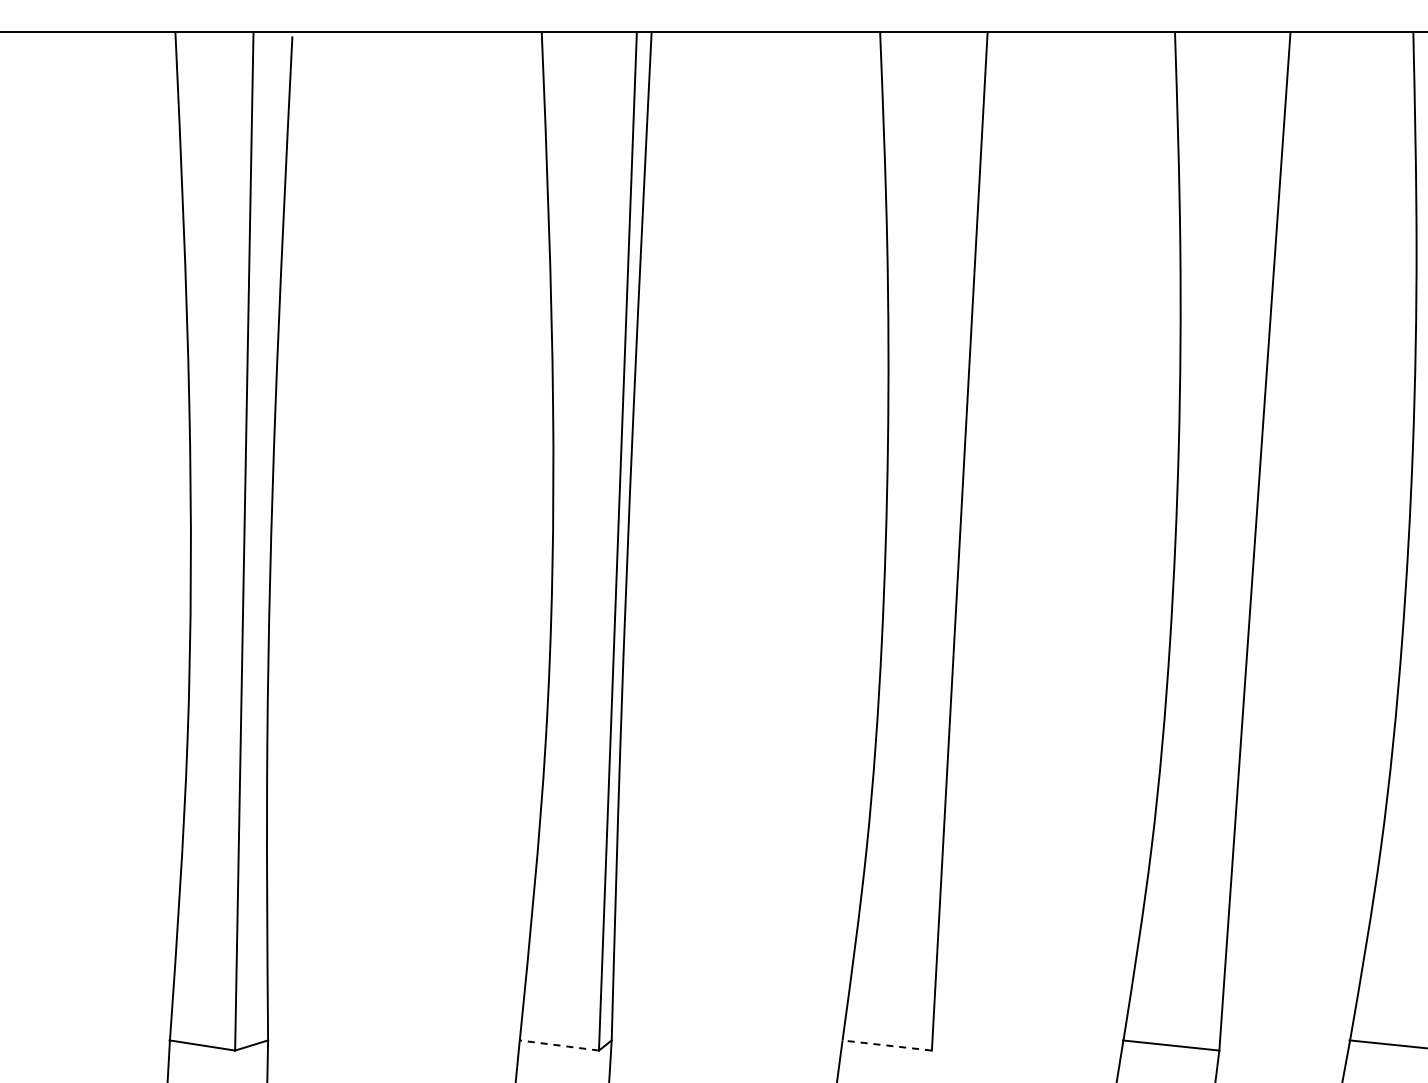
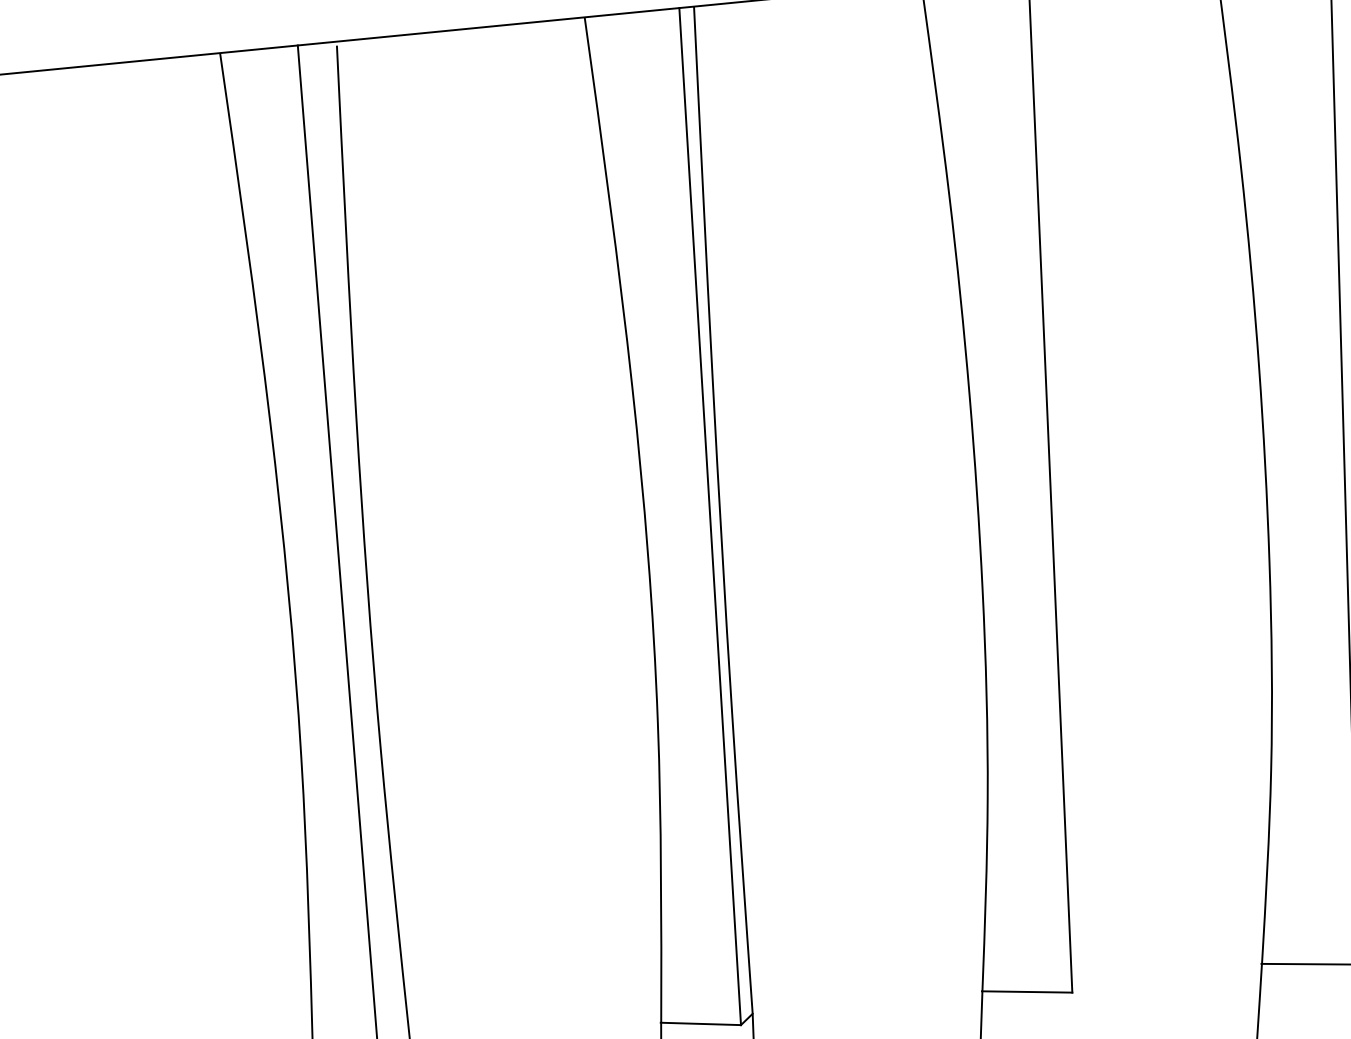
line: (558, 1045) -> (700, 1024), dashed -> solid
line: (886, 1045) -> (1026, 991), dashed -> solid

